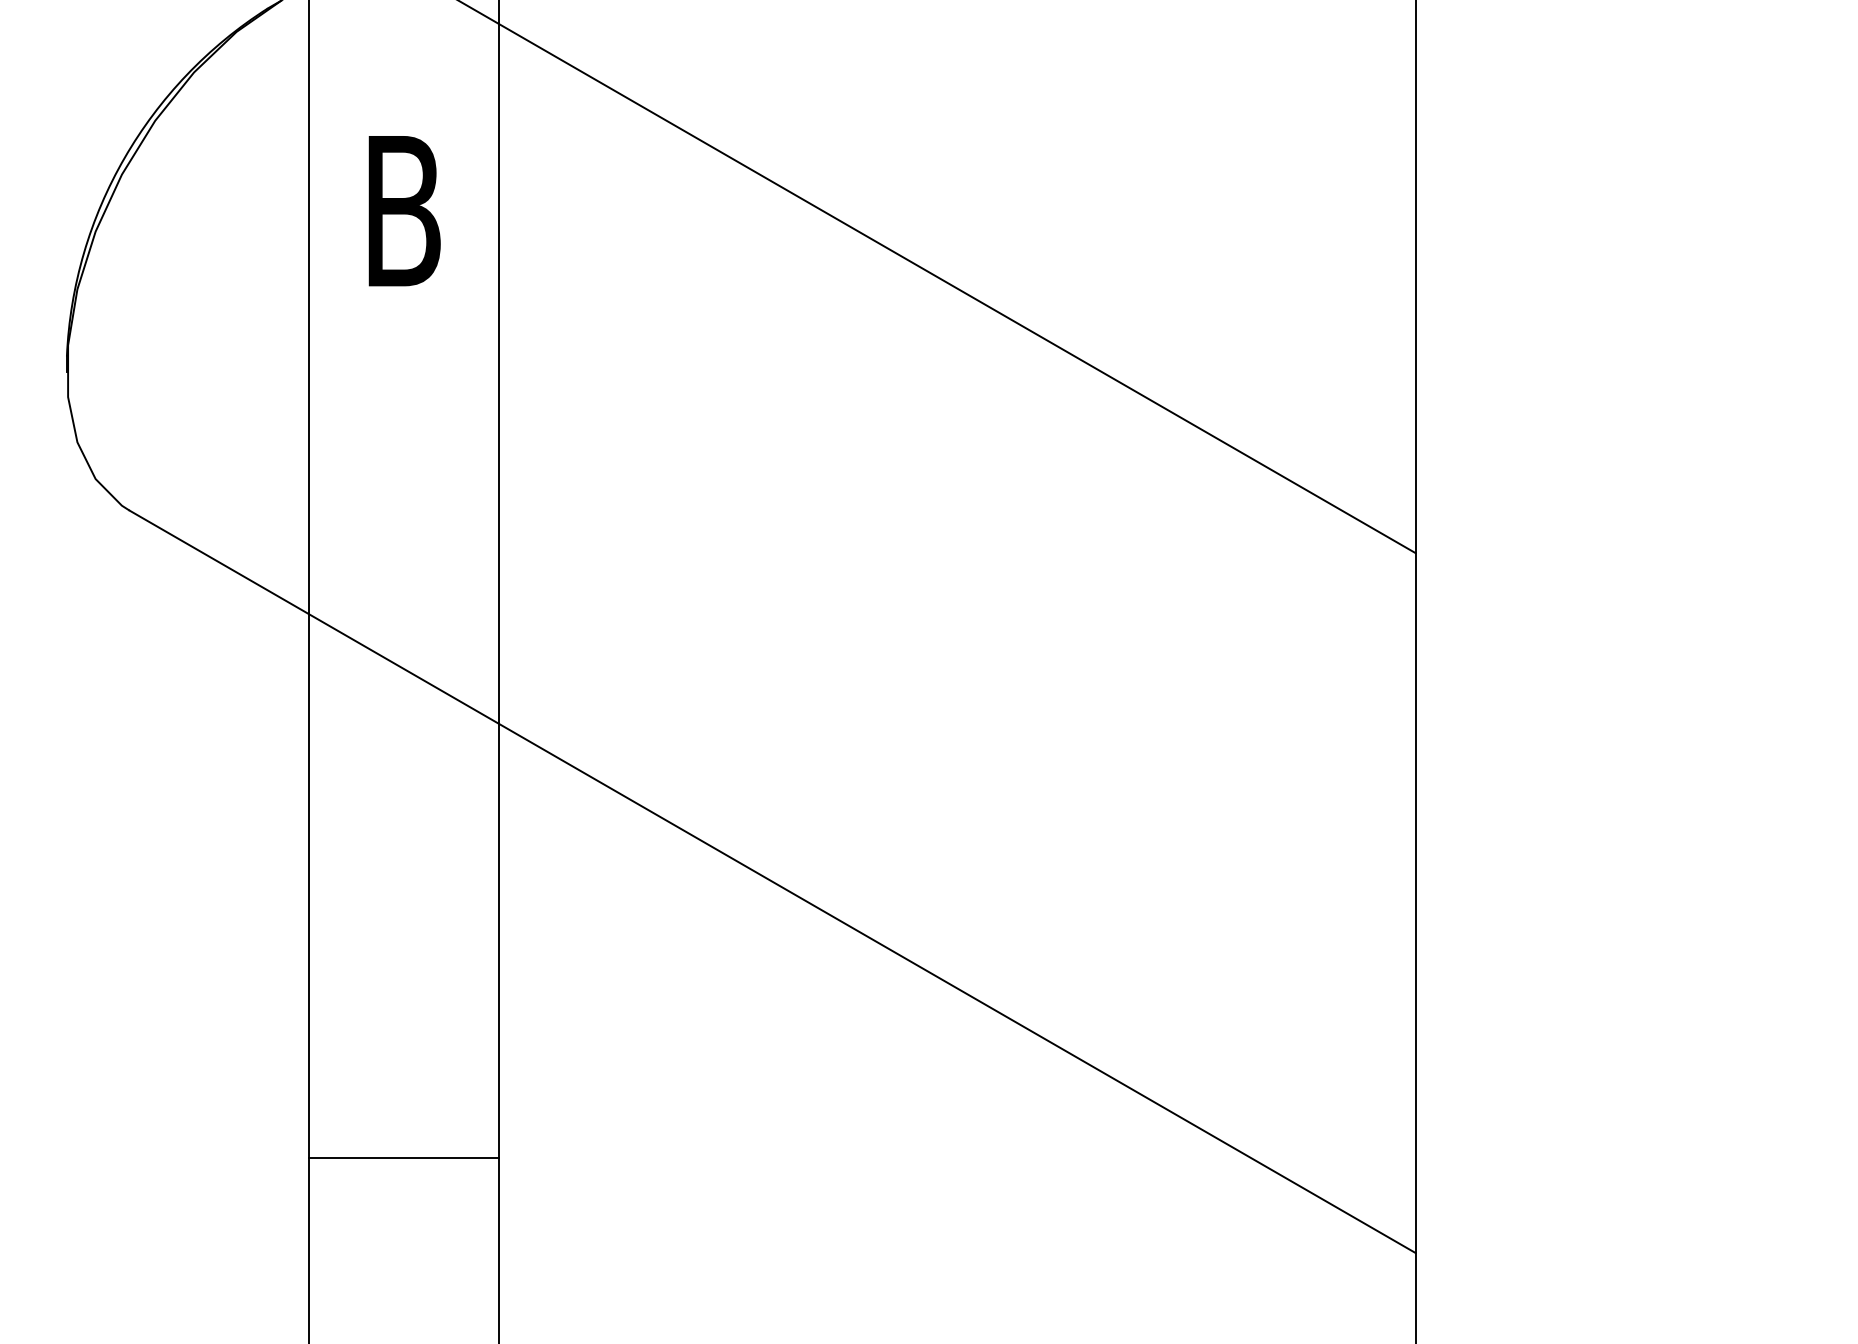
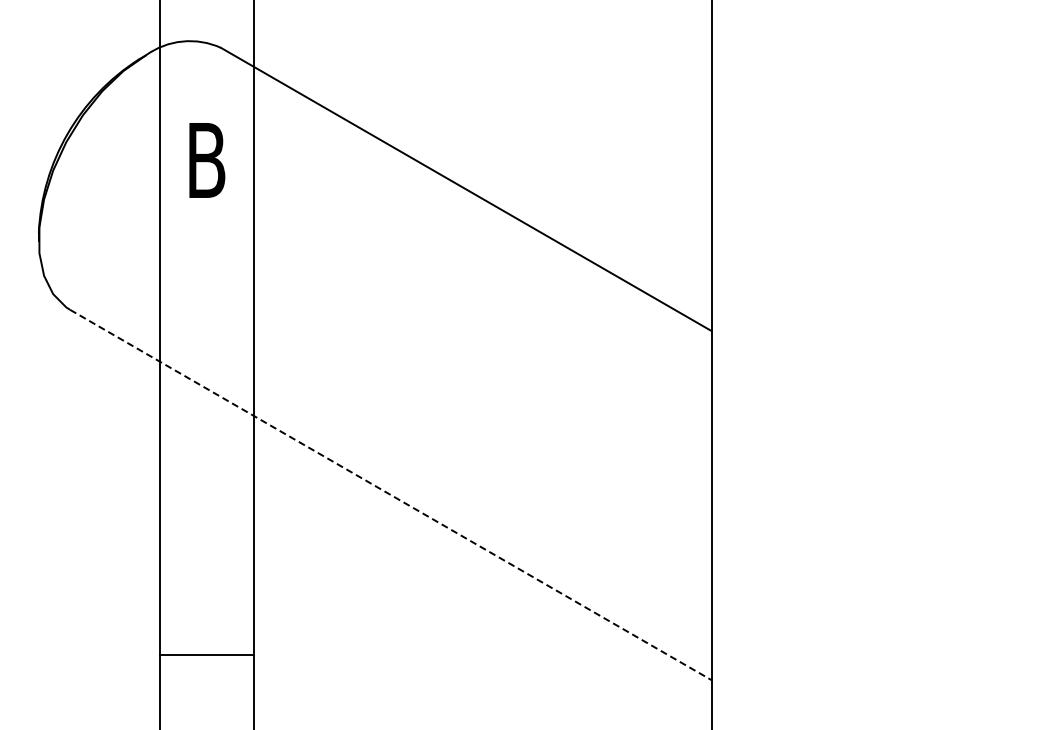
line: (773, 882) -> (391, 495), solid -> dashed
line: (403, 1157) -> (206, 654), moved

